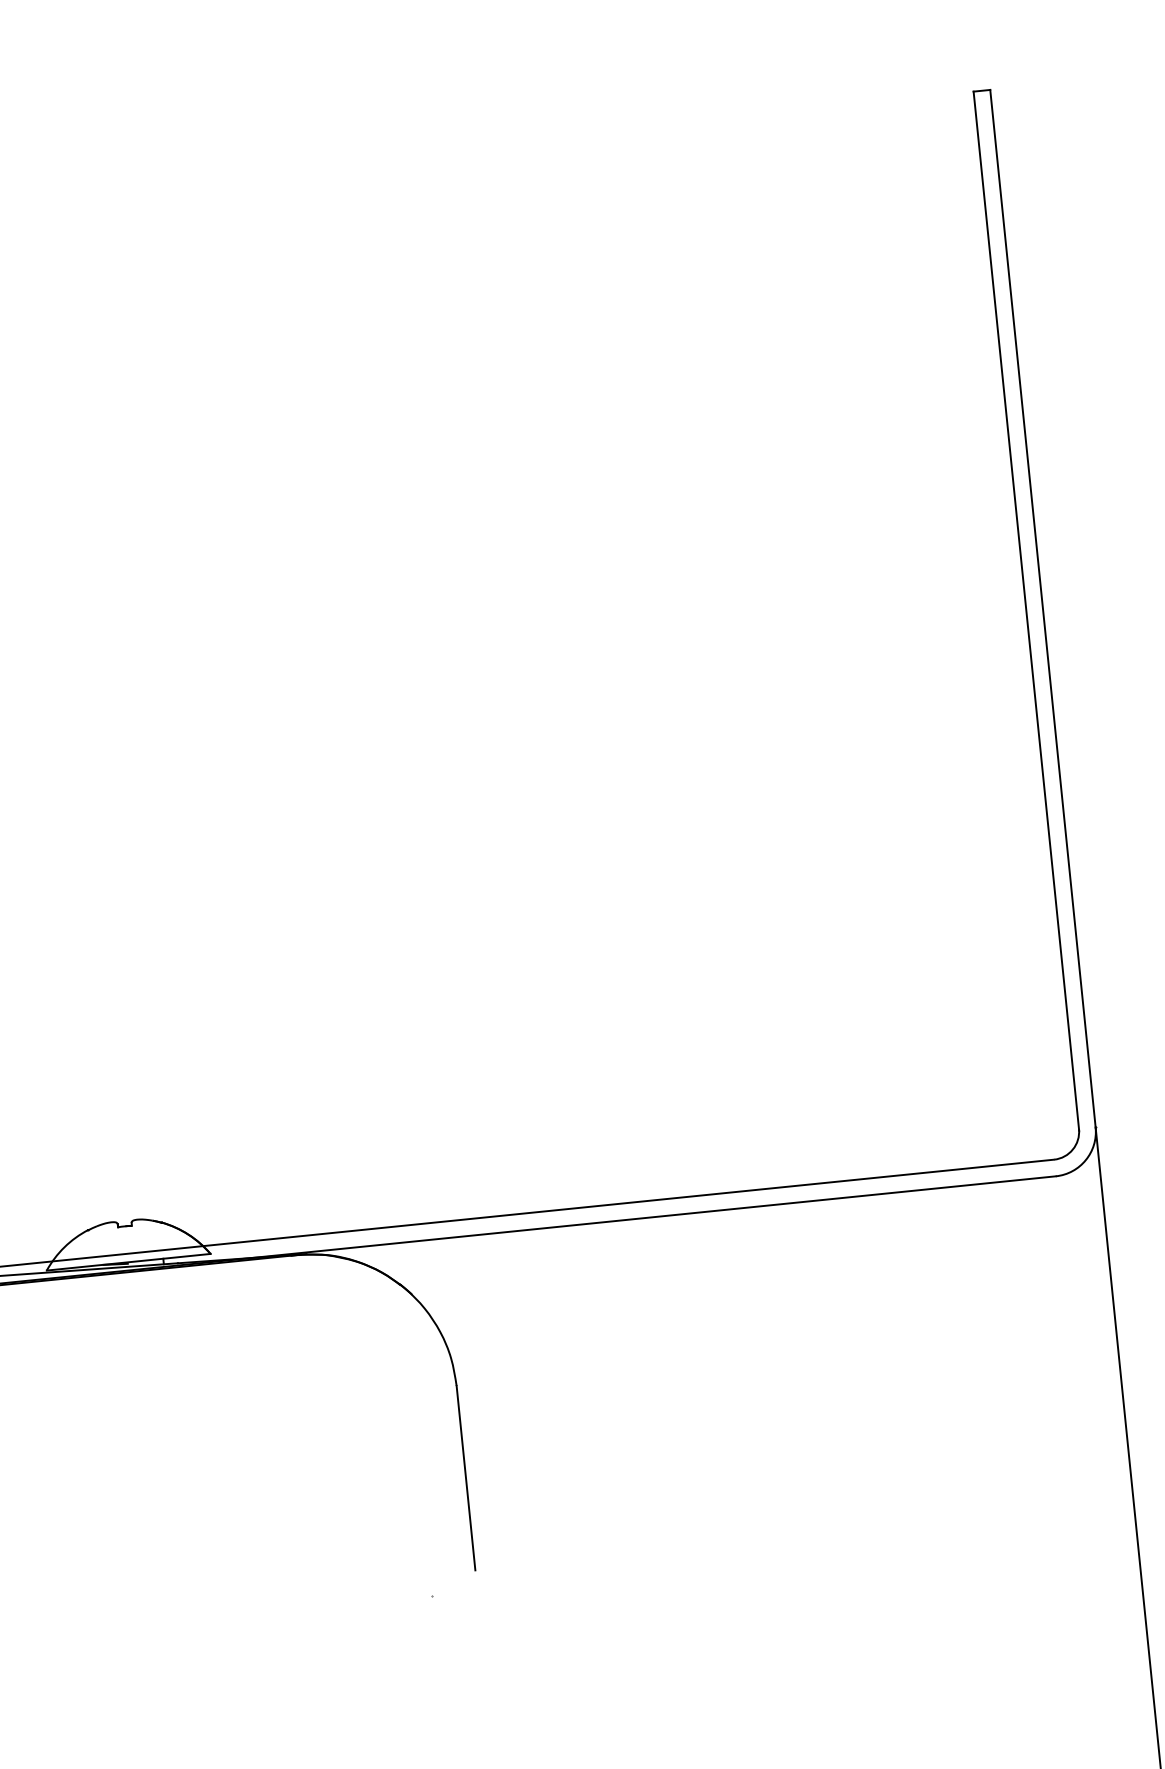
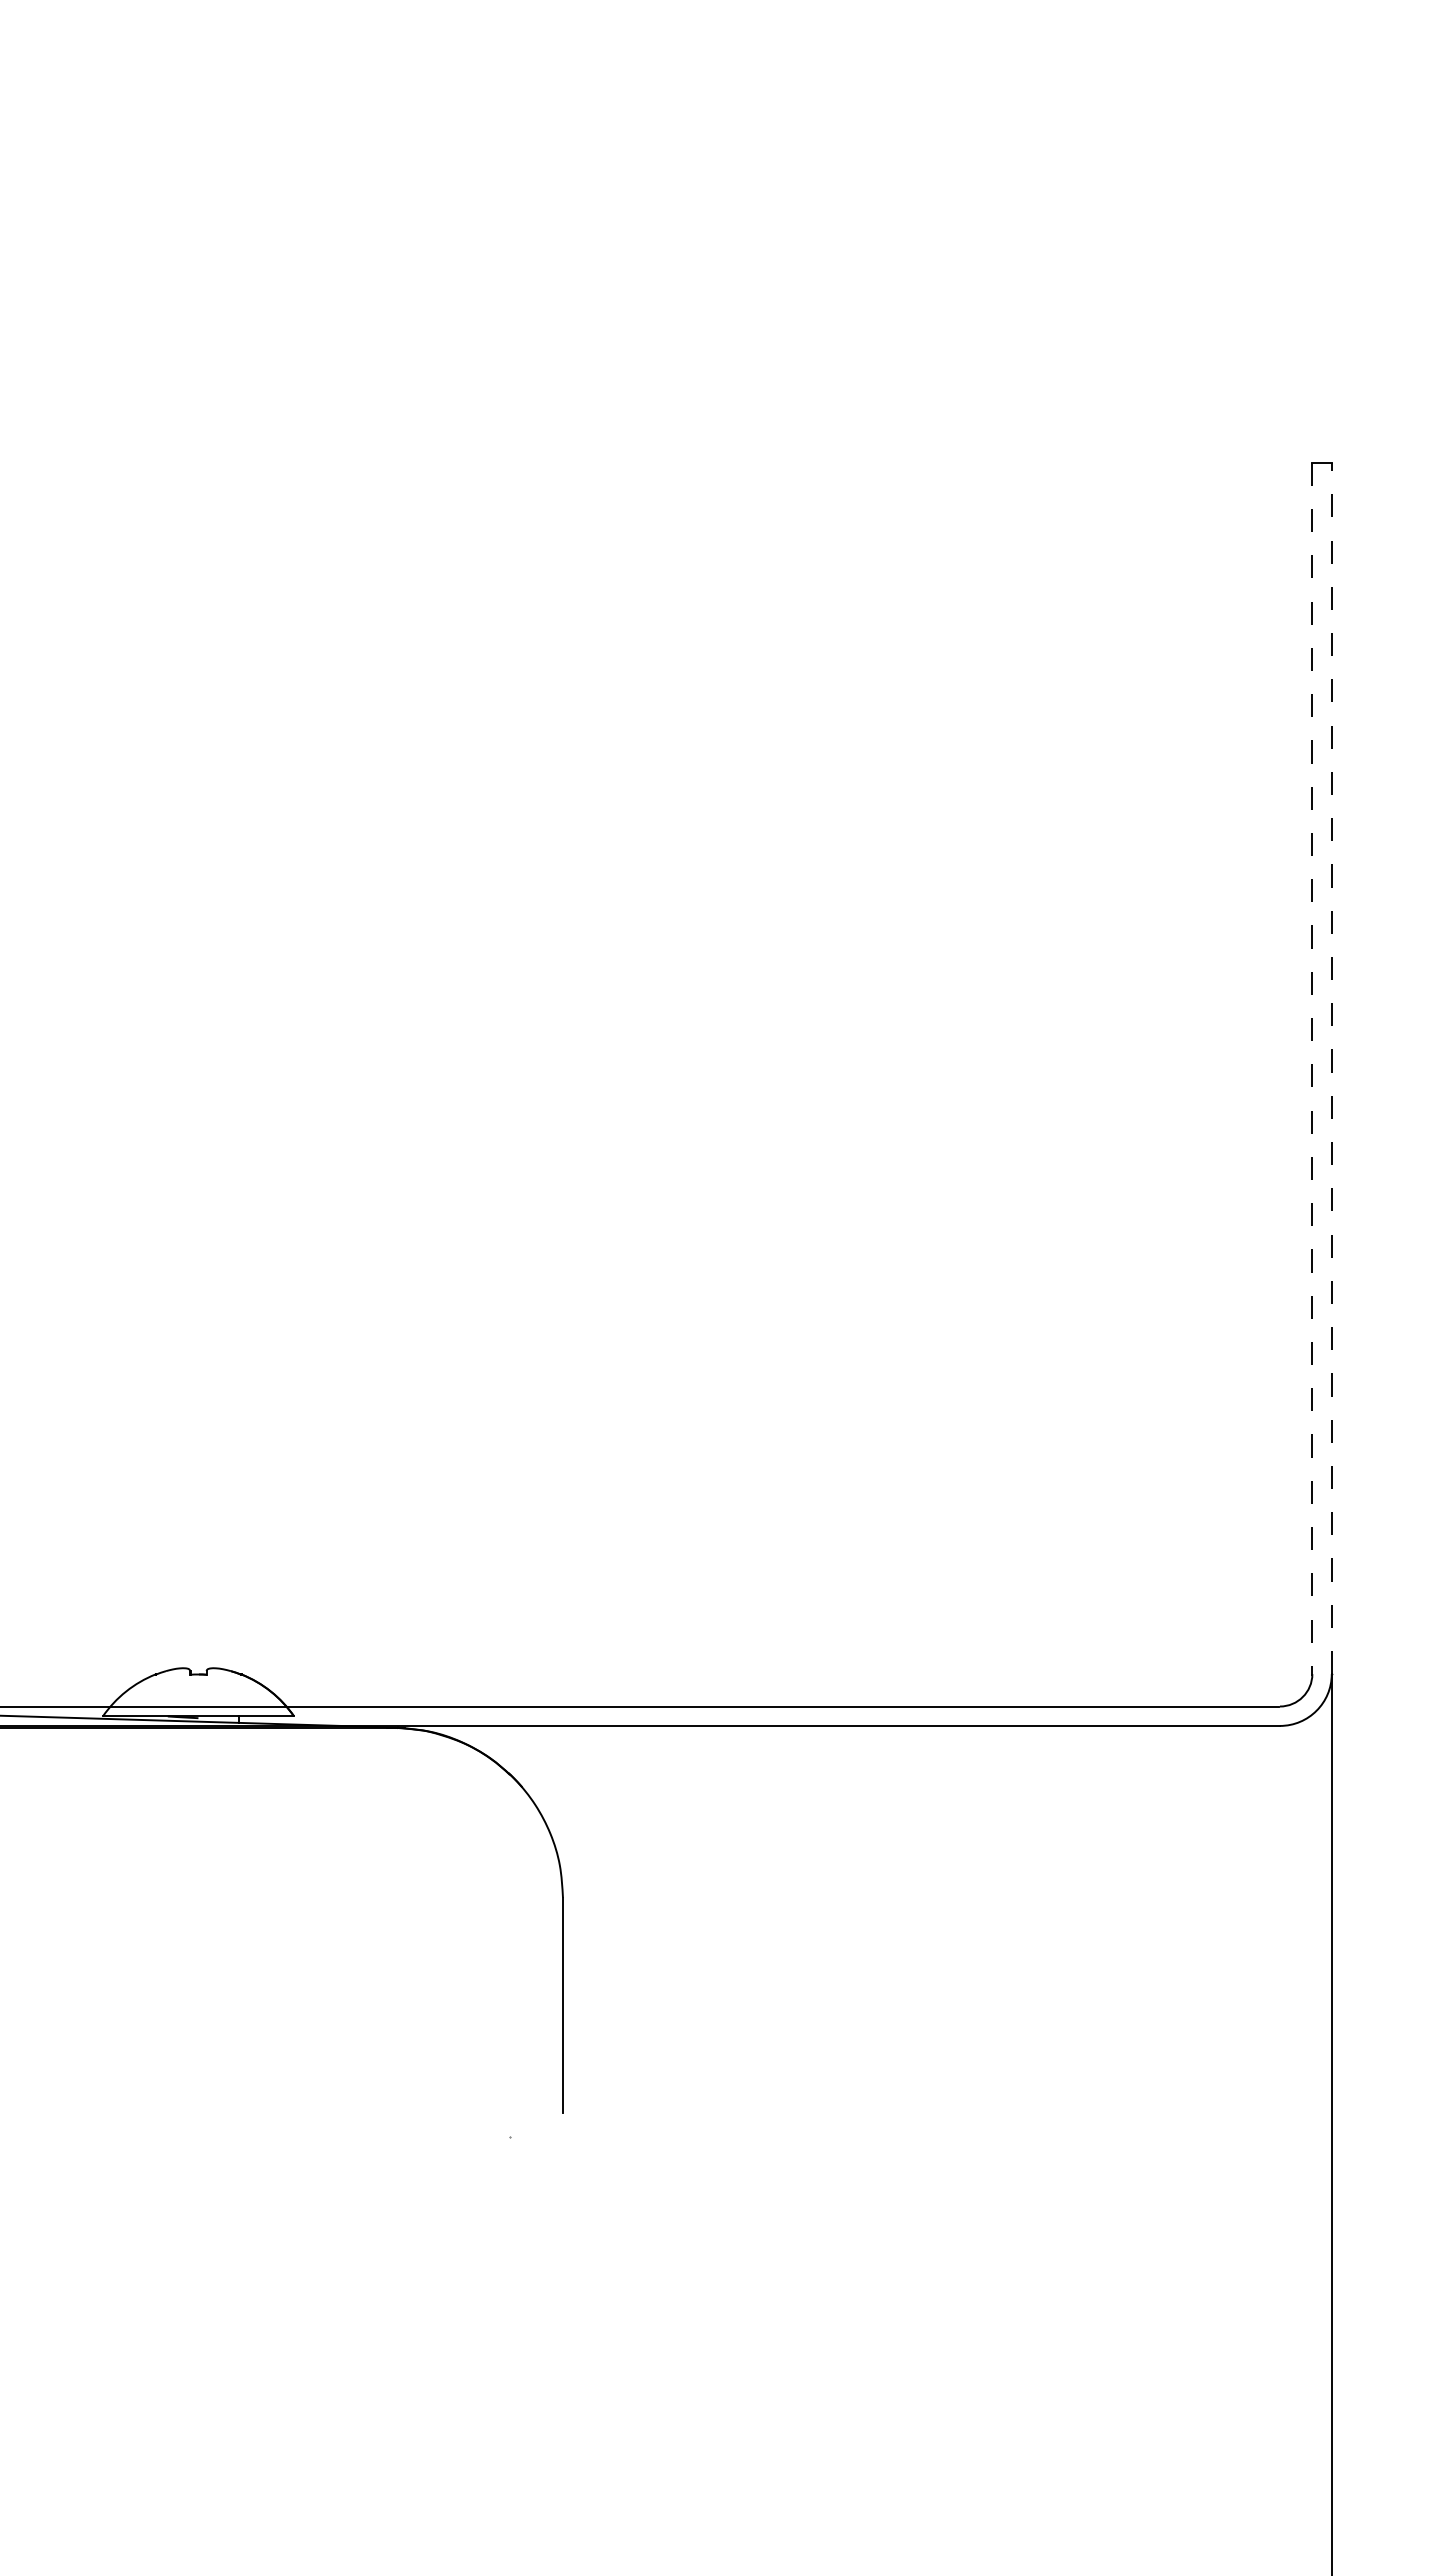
line: (1042, 608) -> (1331, 1068), solid -> dashed
line: (1026, 611) -> (1312, 1069), solid -> dashed

